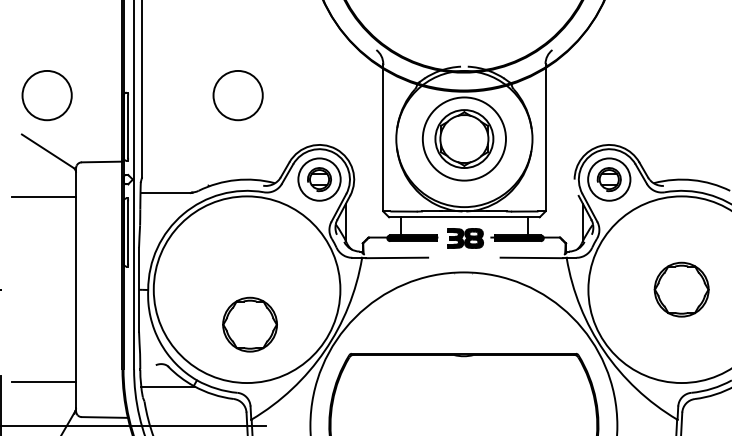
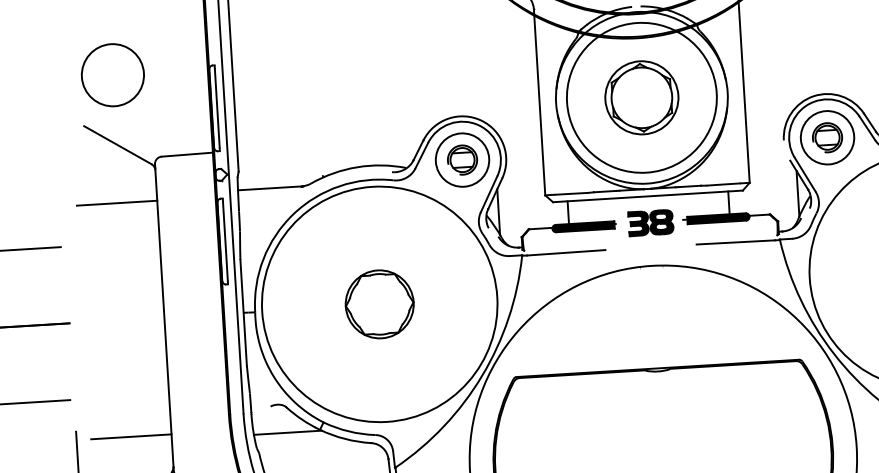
circle: (237, 95) -> (352, 60), removed
circle: (464, 138) -> (641, 97), size x1.43
part: (249, 324) -> (378, 304), moved

